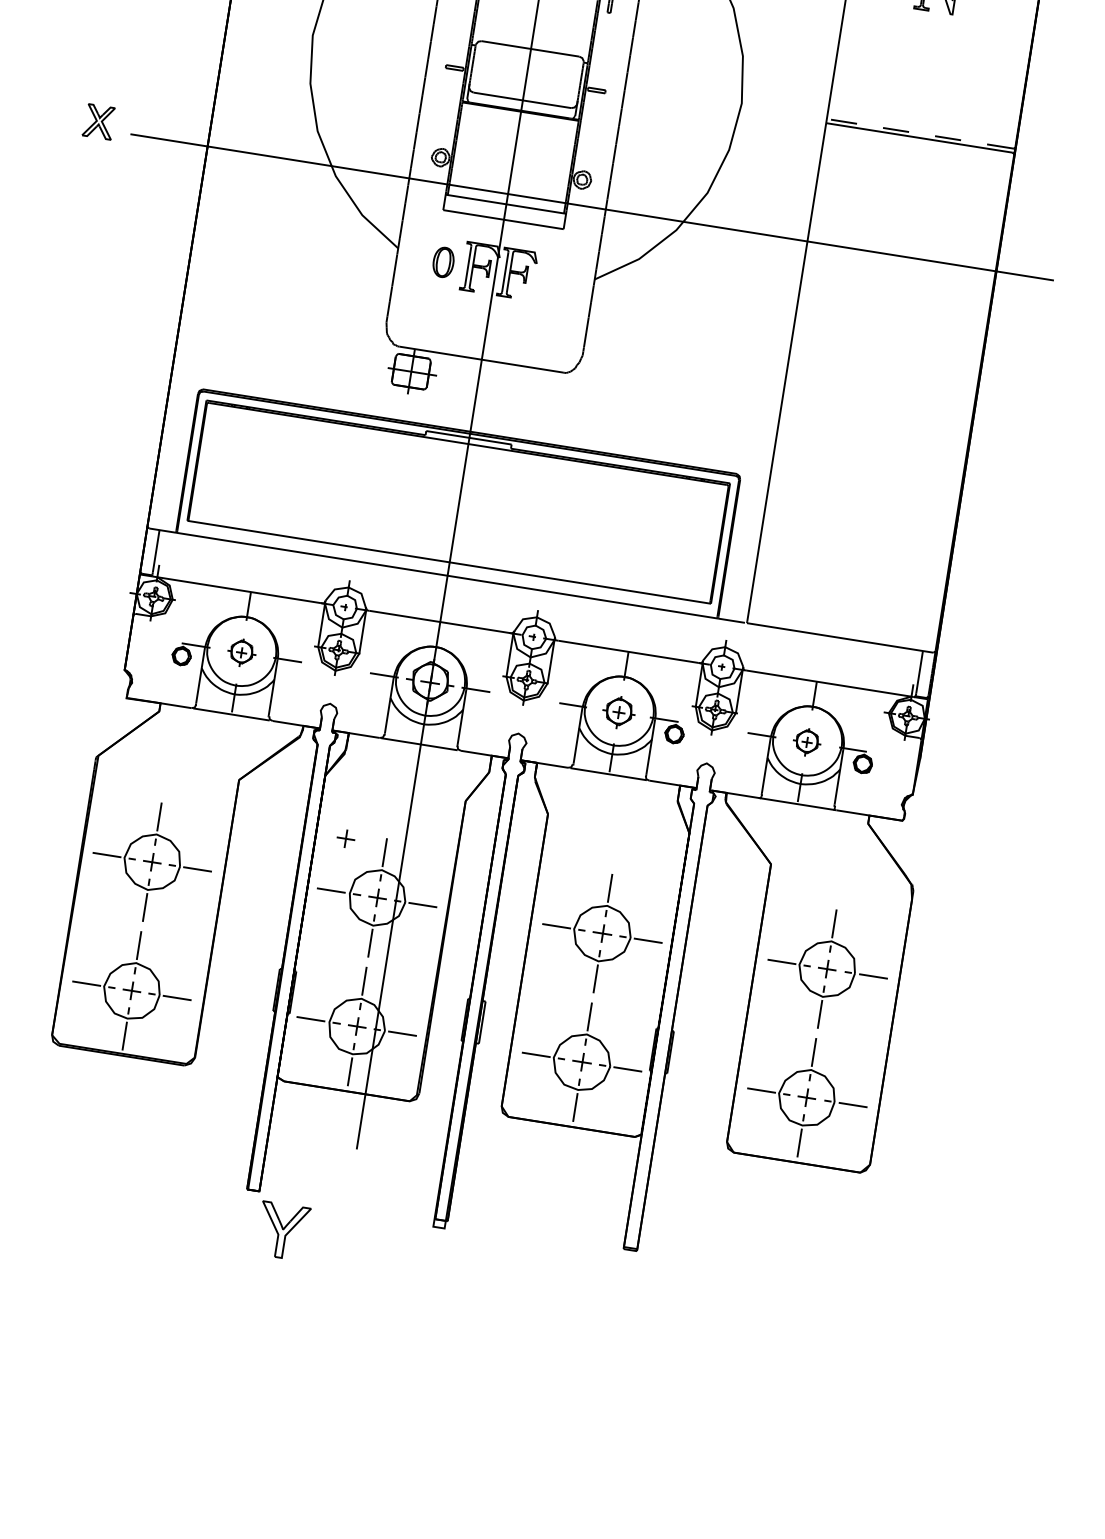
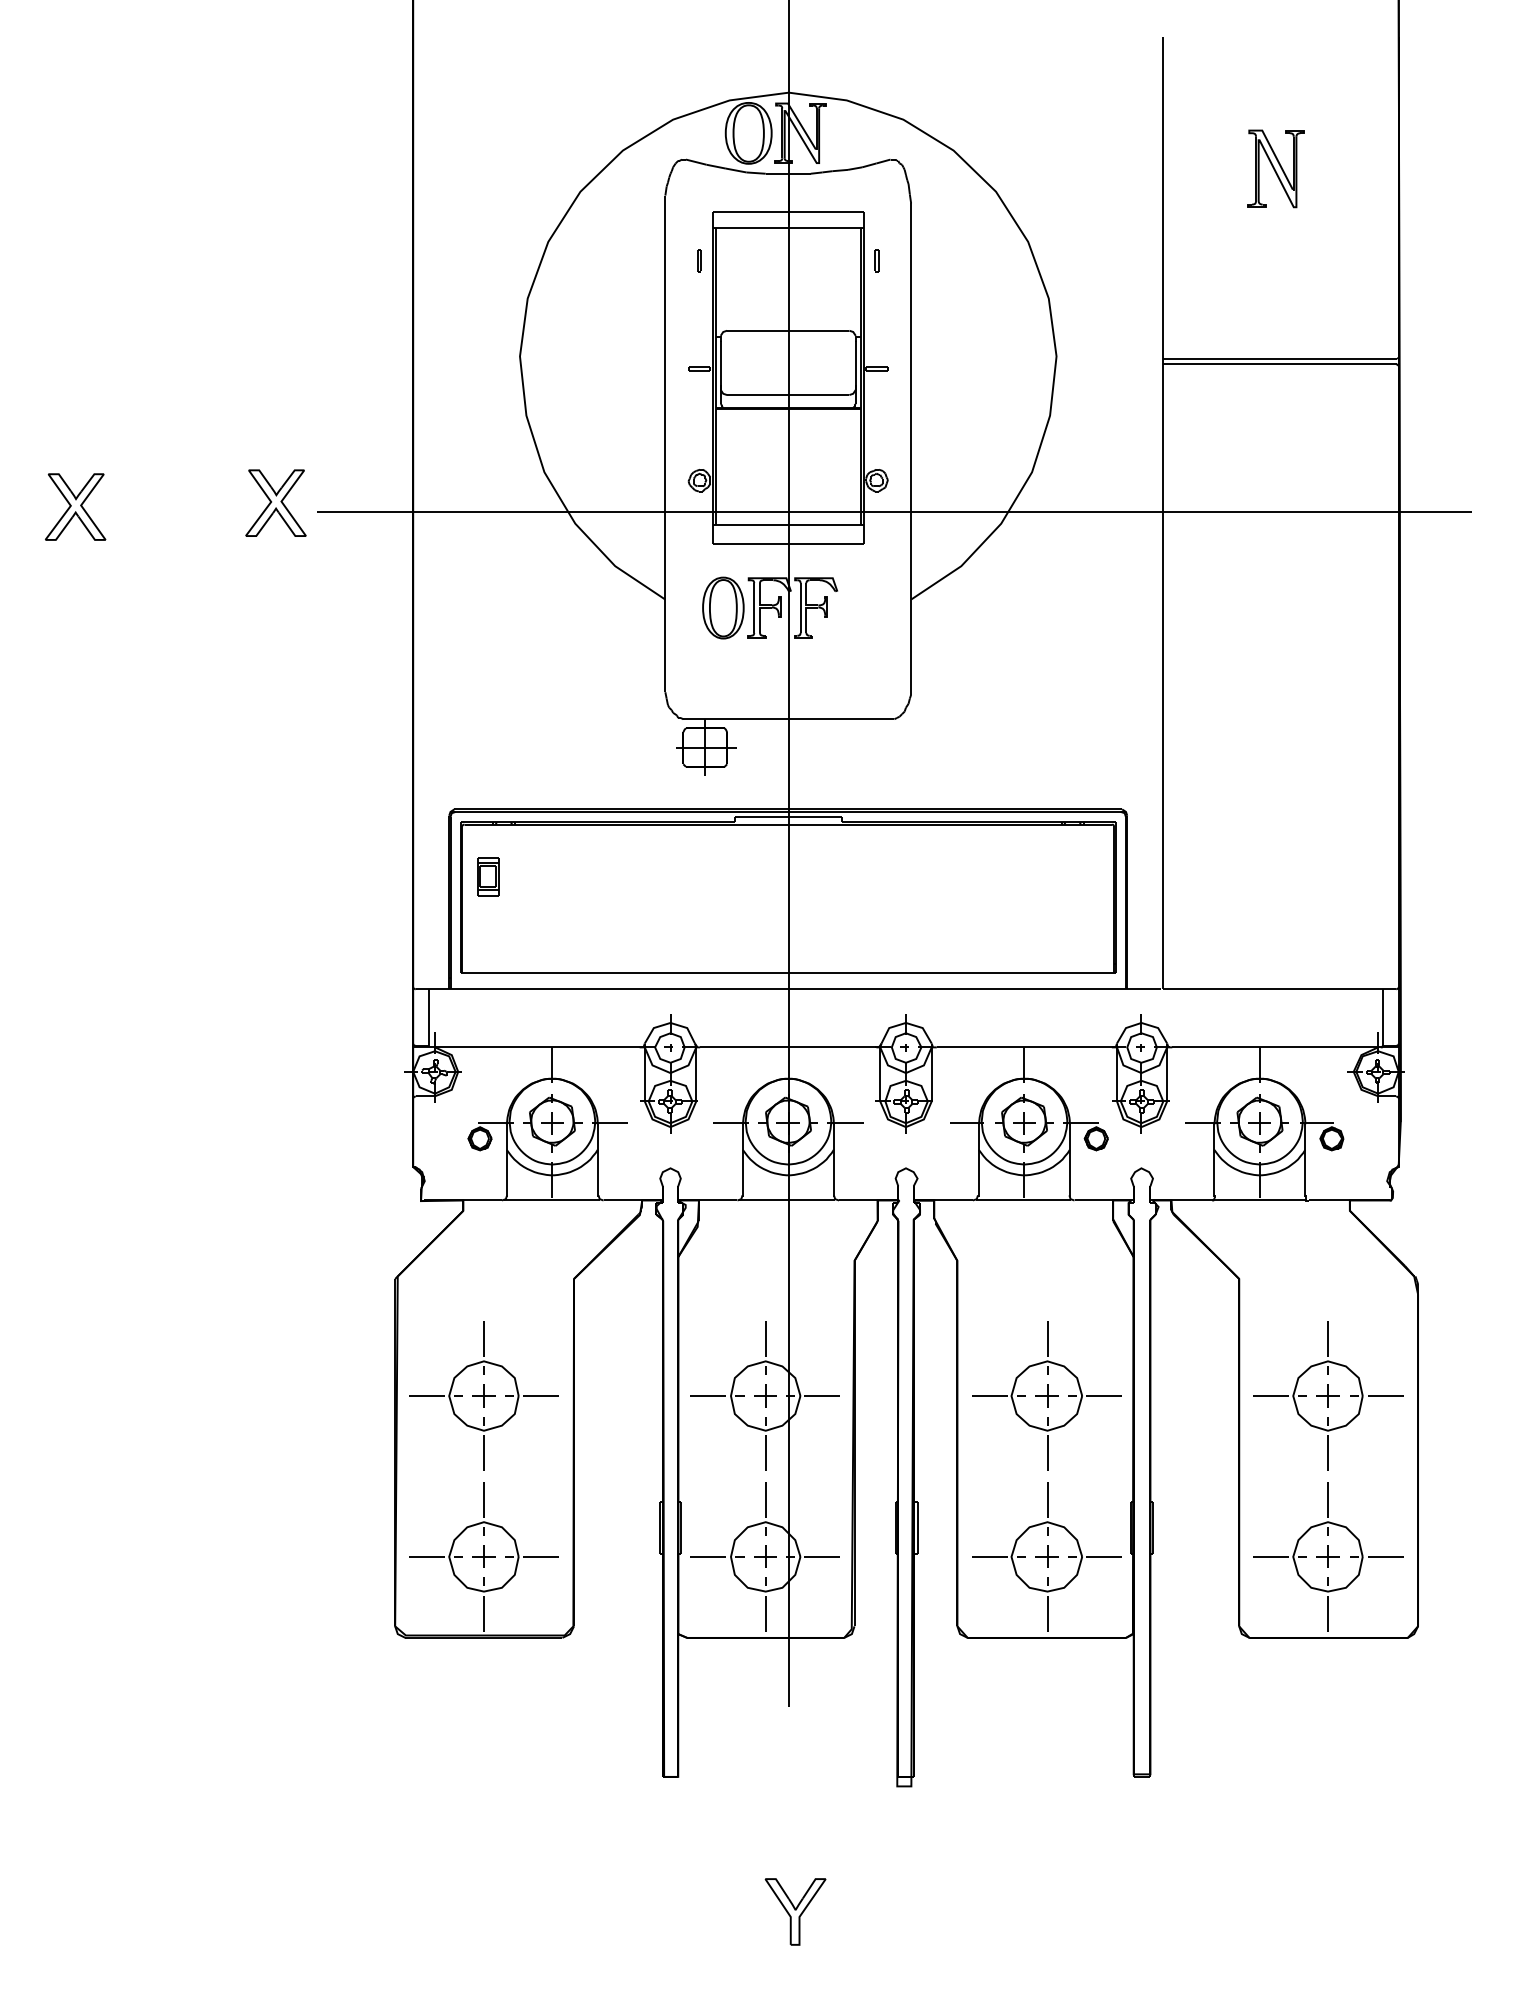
part: (98, 121) -> (275, 502), size x1.67
line: (919, 134) -> (1279, 359), dashed -> solid
part: (443, 262) -> (723, 607), size x1.67
part: (221, 447) -> (488, 876), added
part: (241, 652) -> (552, 1123), size x1.67
part: (619, 712) -> (1024, 1123), size x1.43
part: (806, 742) -> (1259, 1123), size x1.67
part: (345, 838) -> (715, 1329), removed
part: (282, 1230) -> (795, 1911), moved

